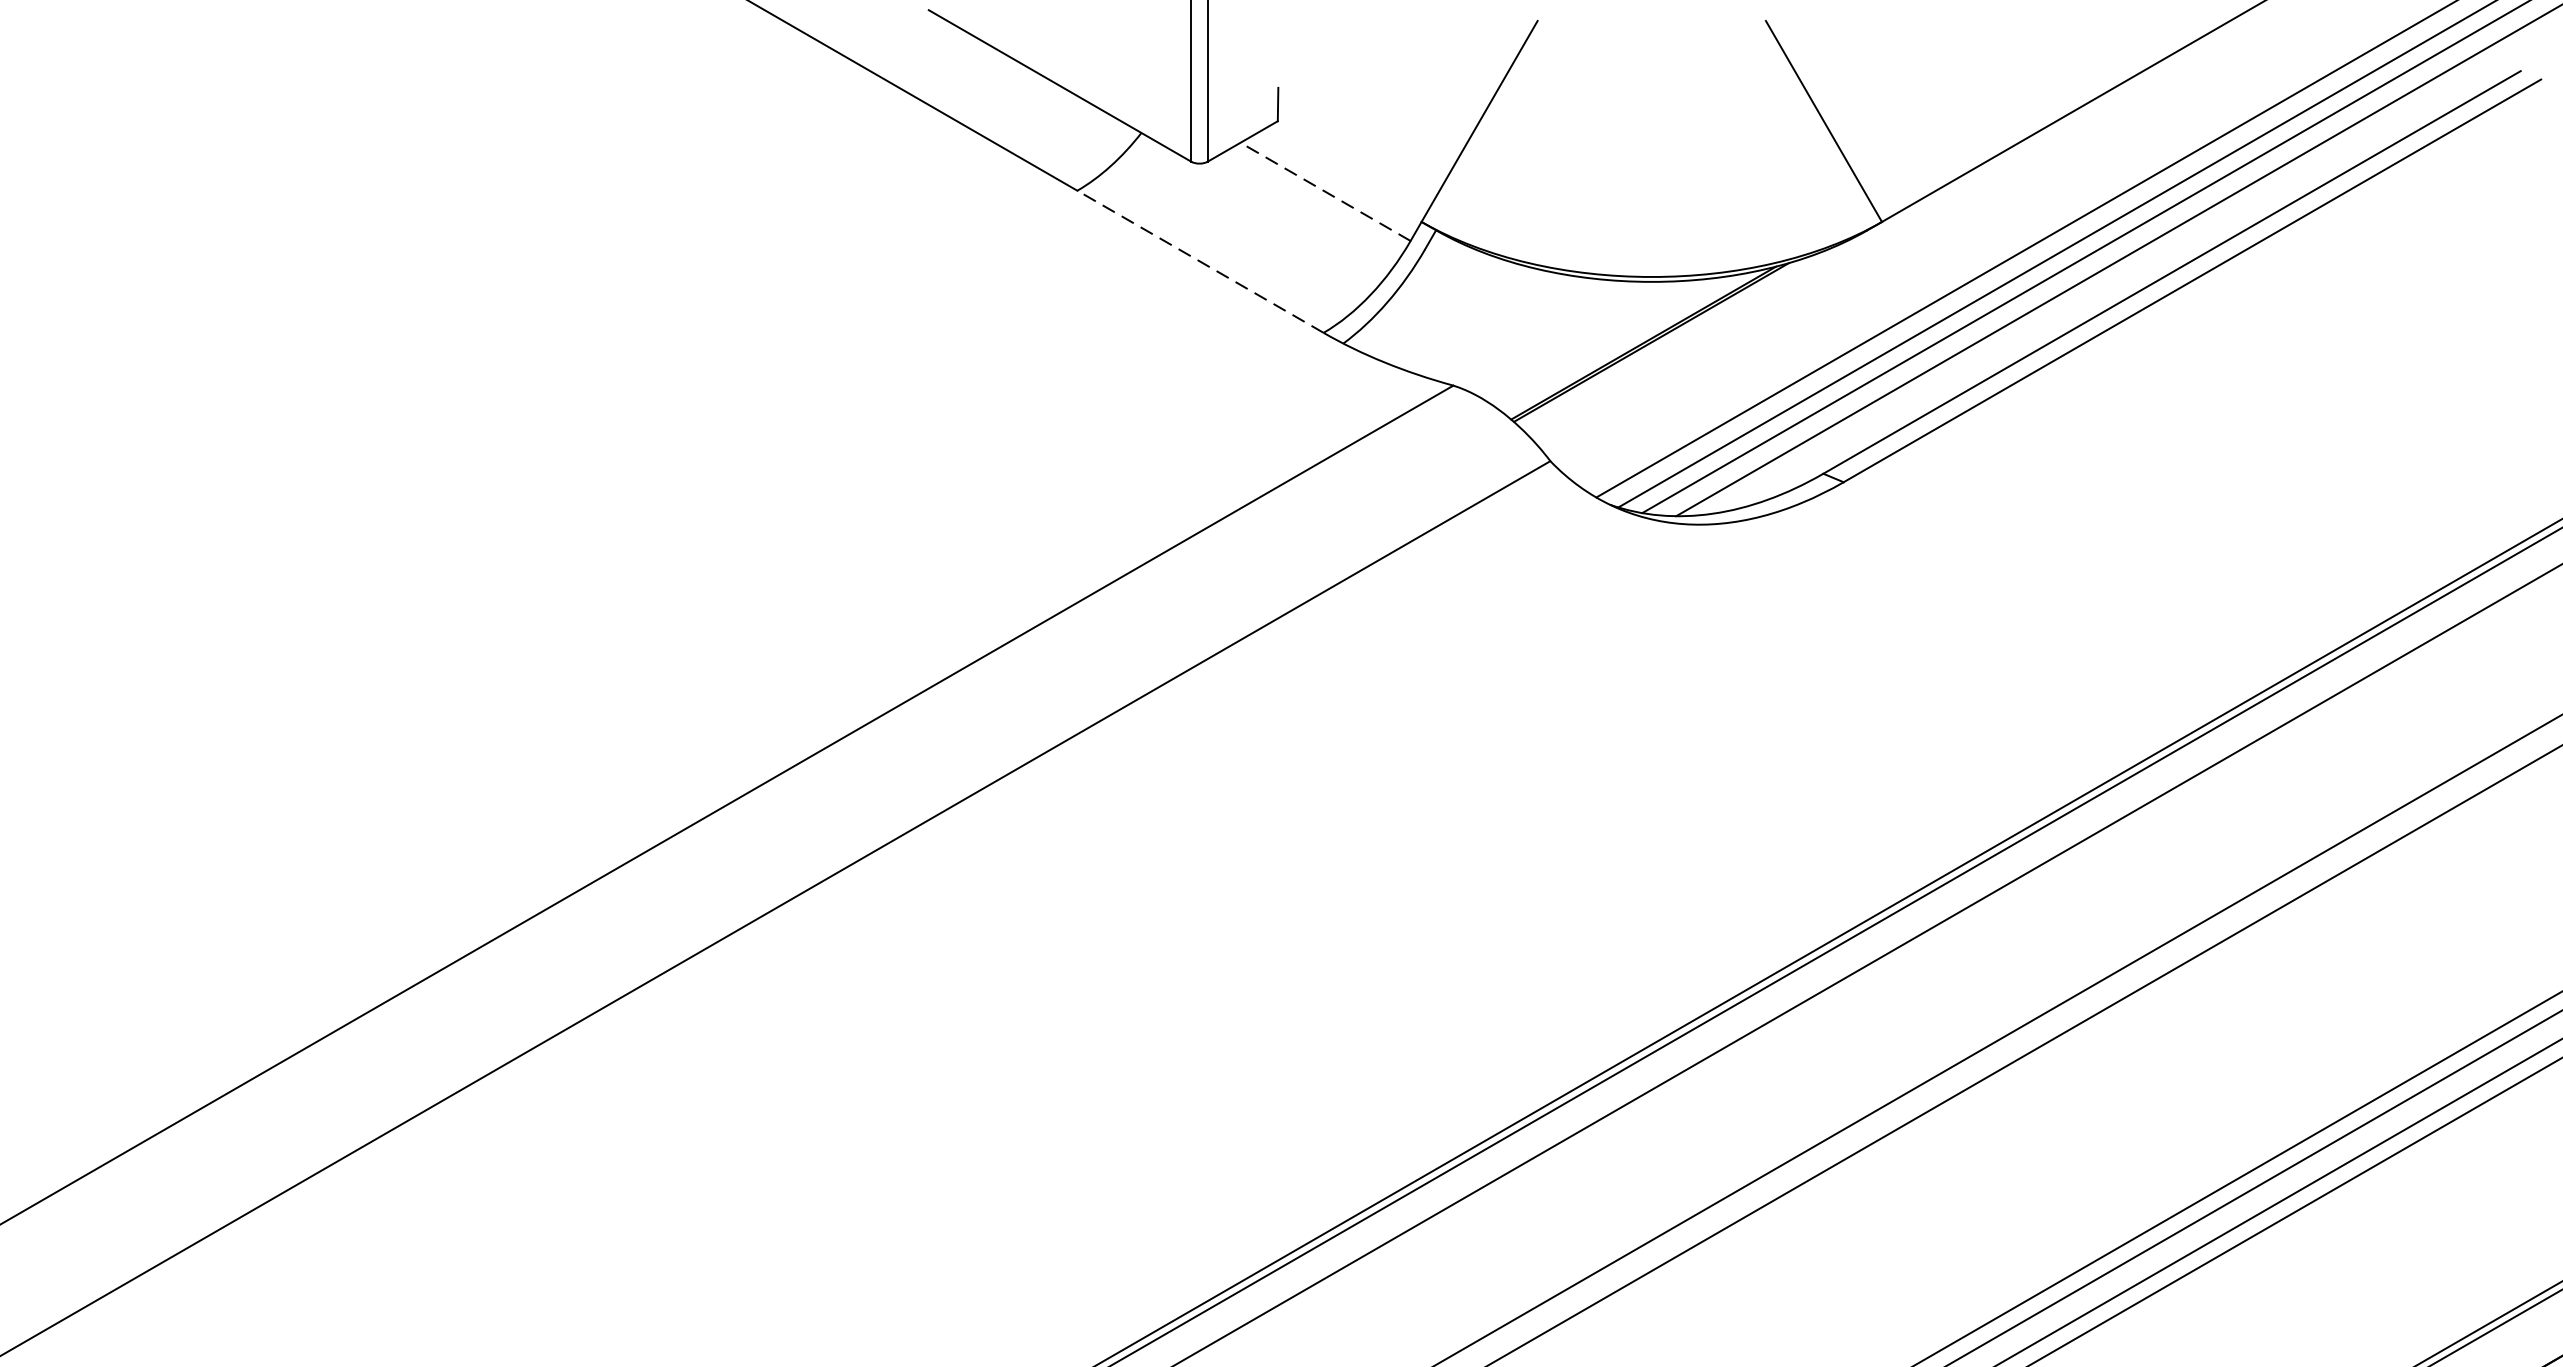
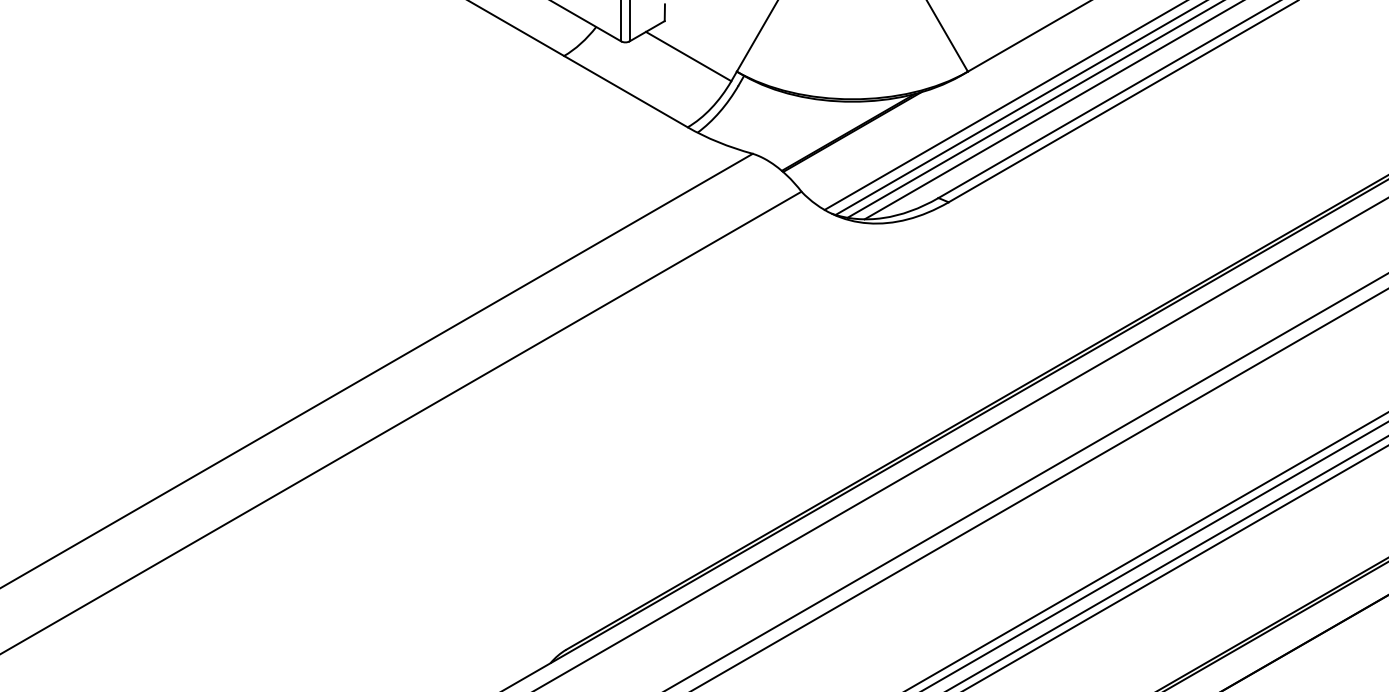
line: (1325, 191) -> (688, 56), dashed -> solid
line: (1199, 261) -> (625, 91), dashed -> solid

